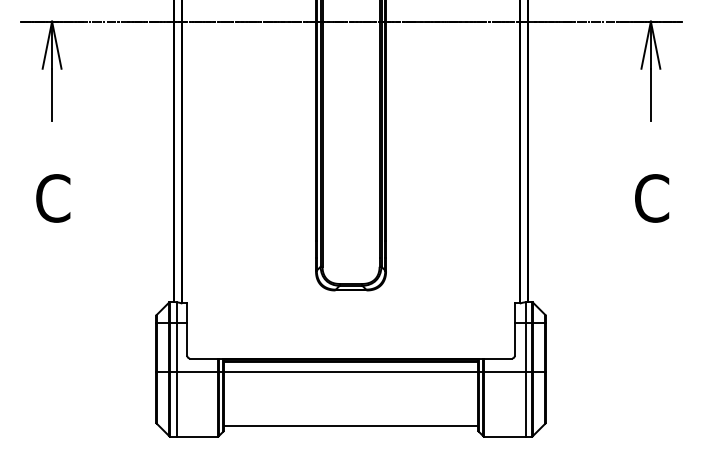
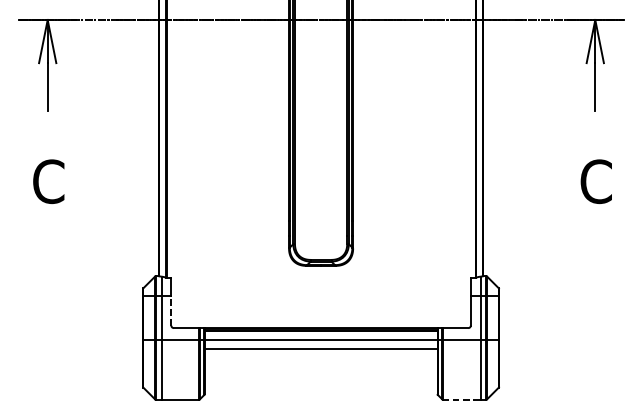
line: (187, 339) -> (171, 310), solid -> dashed
line: (350, 425) -> (320, 349), moved
line: (504, 436) -> (461, 399), solid -> dashed

